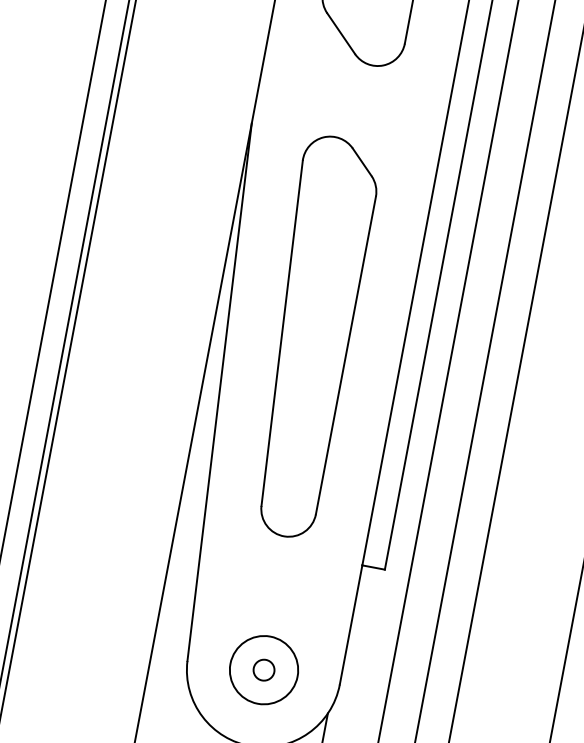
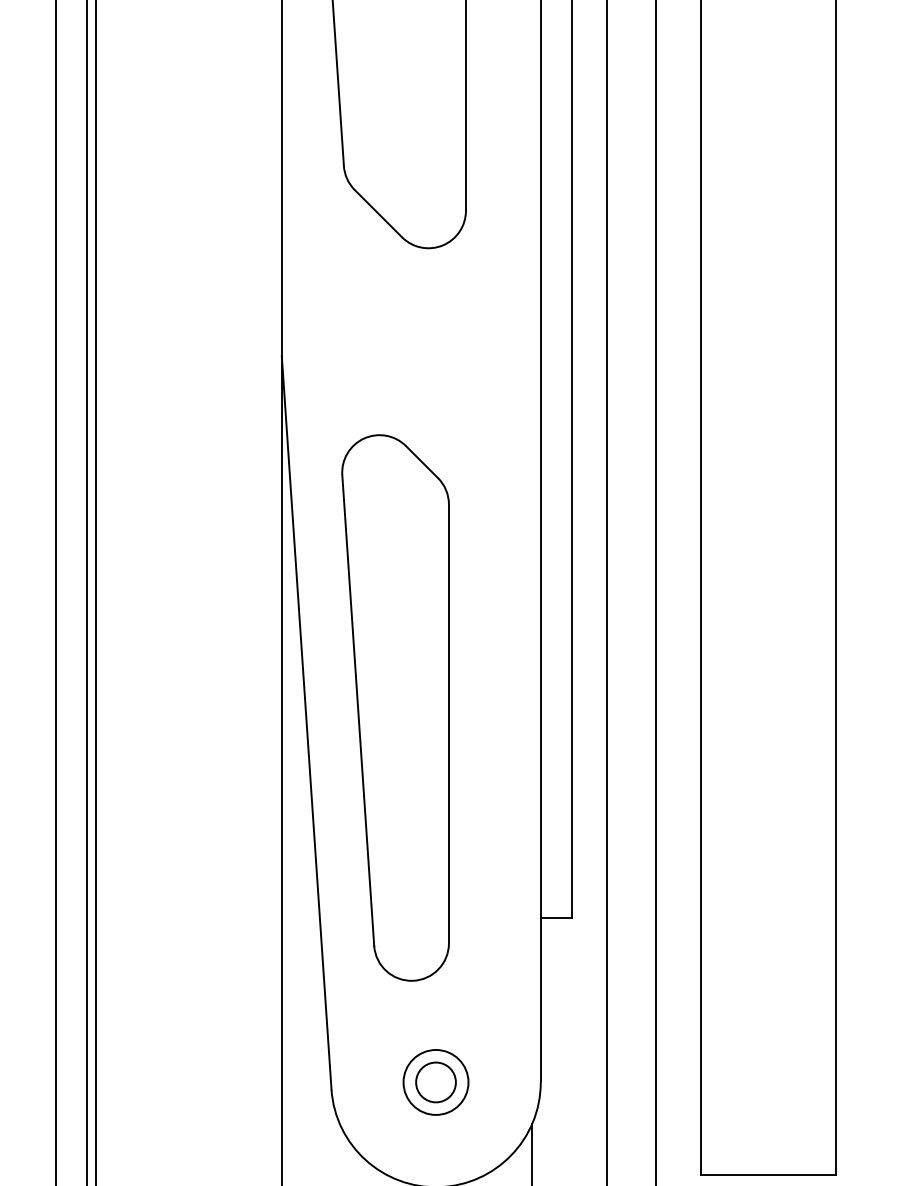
part: (309, 336) -> (395, 707), moved
circle: (263, 670) -> (435, 1082), size x0.7
circle: (263, 670) -> (435, 1082), size x1.4

